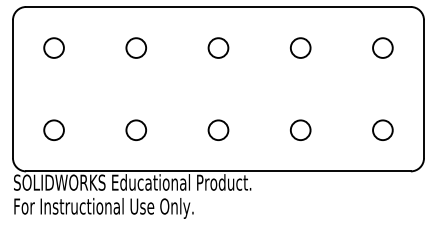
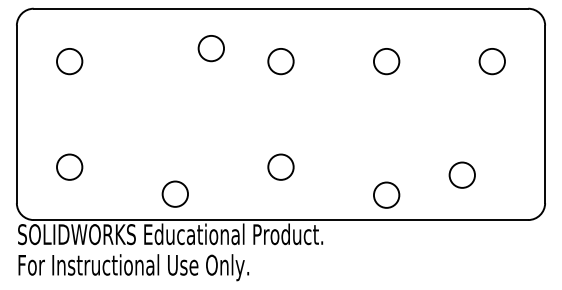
circle: (135, 48) -> (210, 48), moved
circle: (135, 129) -> (174, 193), moved
circle: (300, 129) -> (386, 194), moved
circle: (382, 129) -> (461, 174), moved

